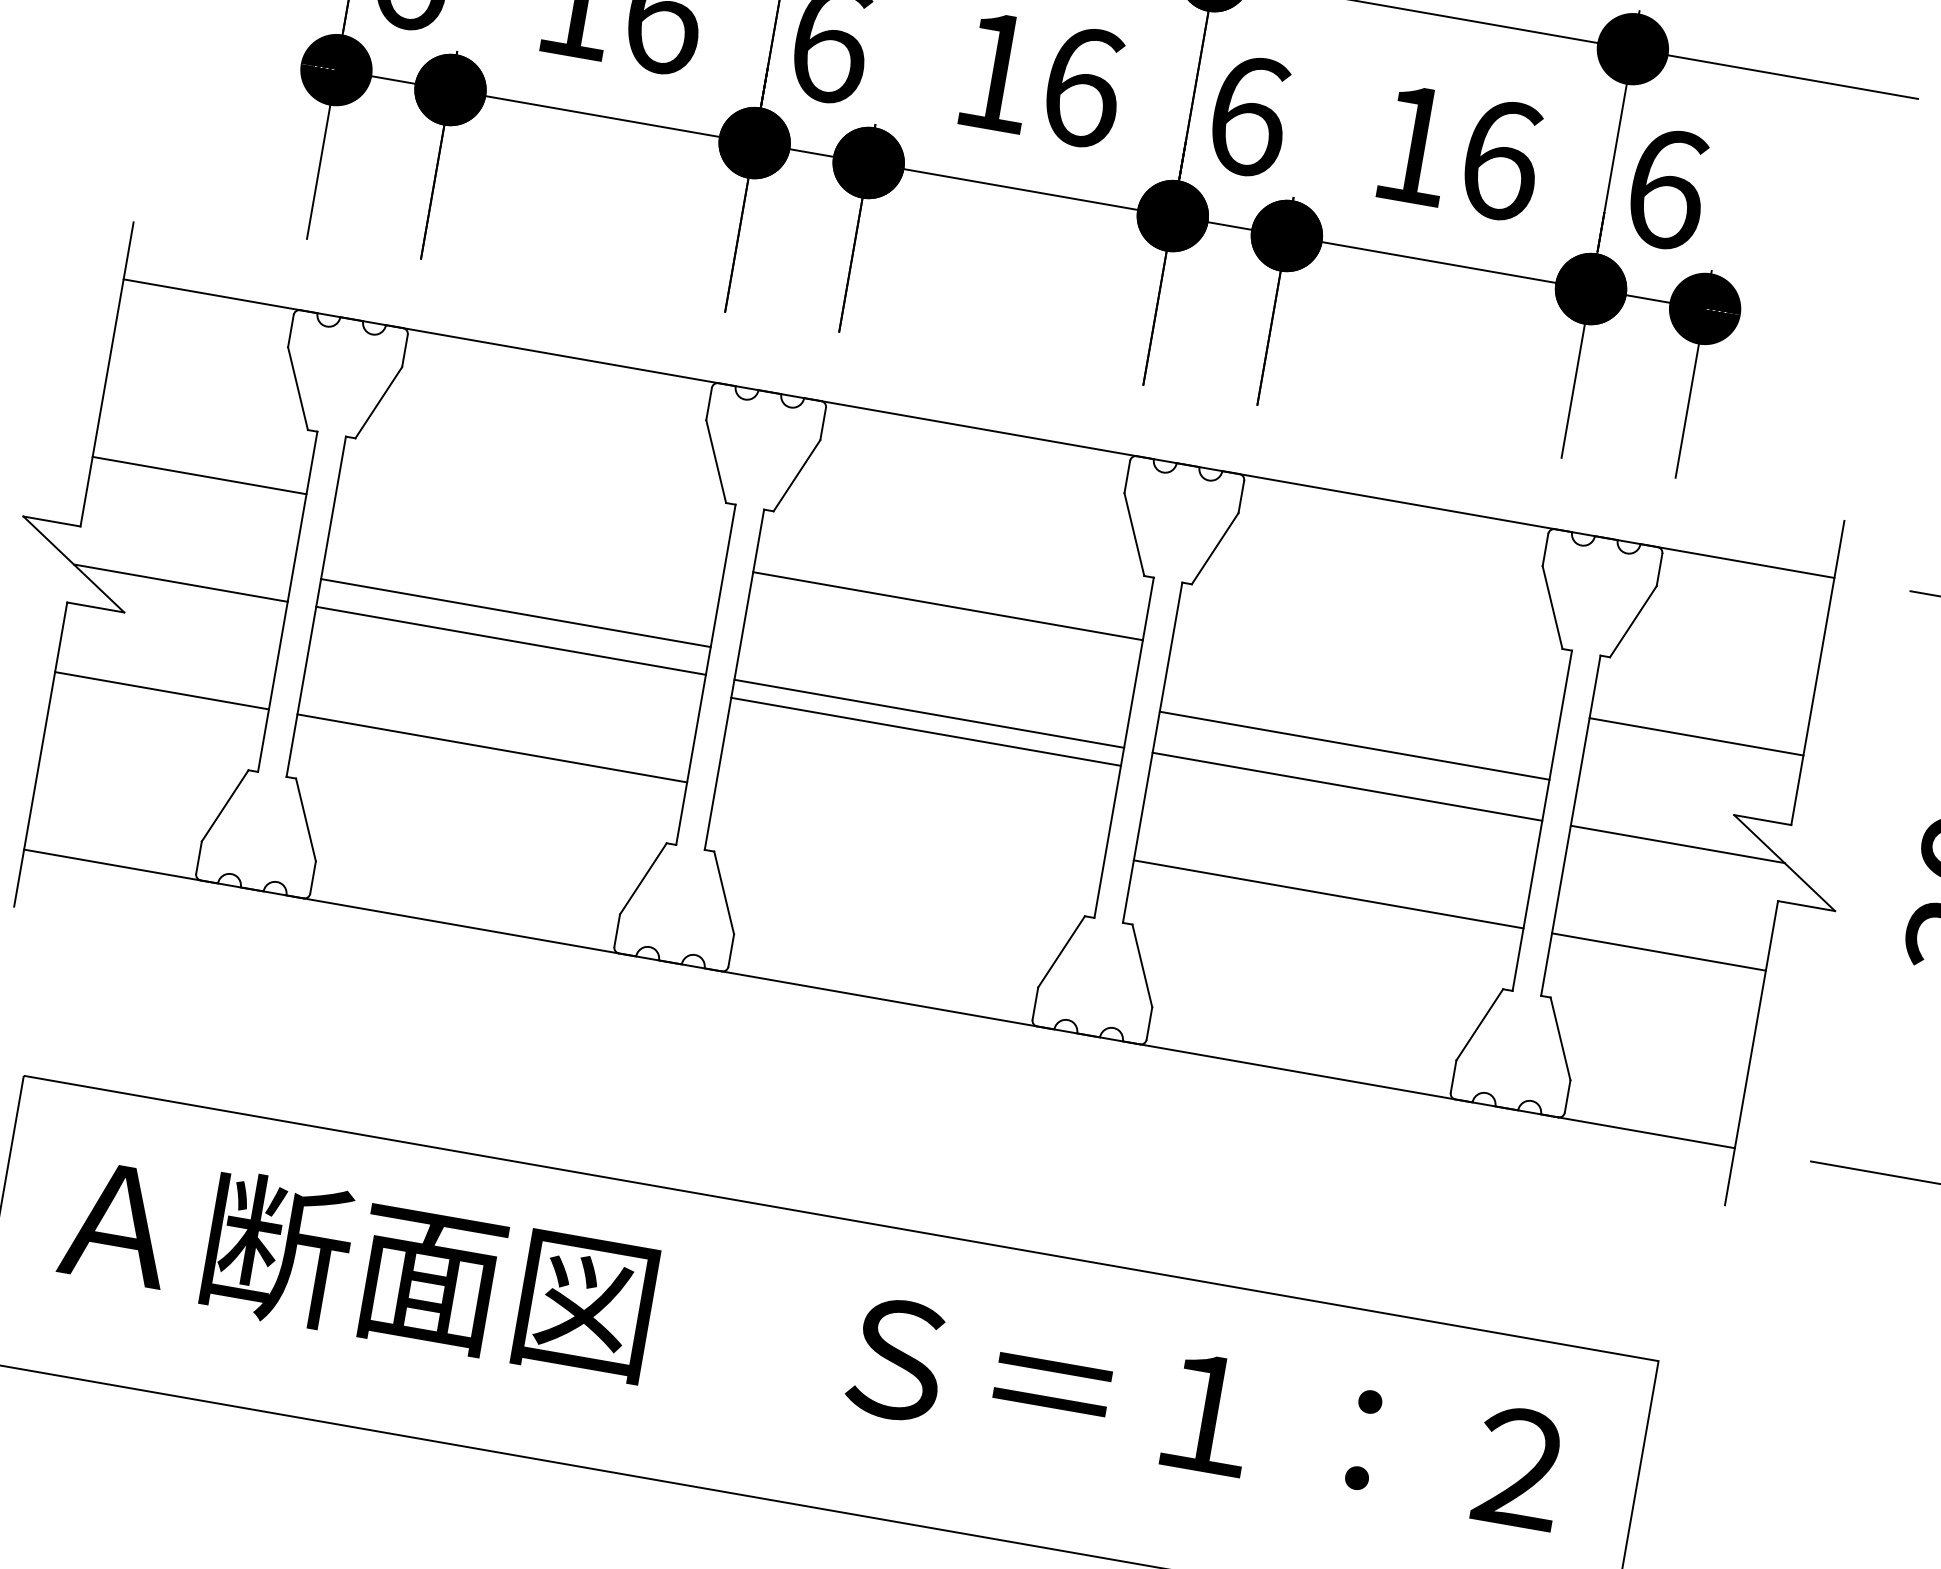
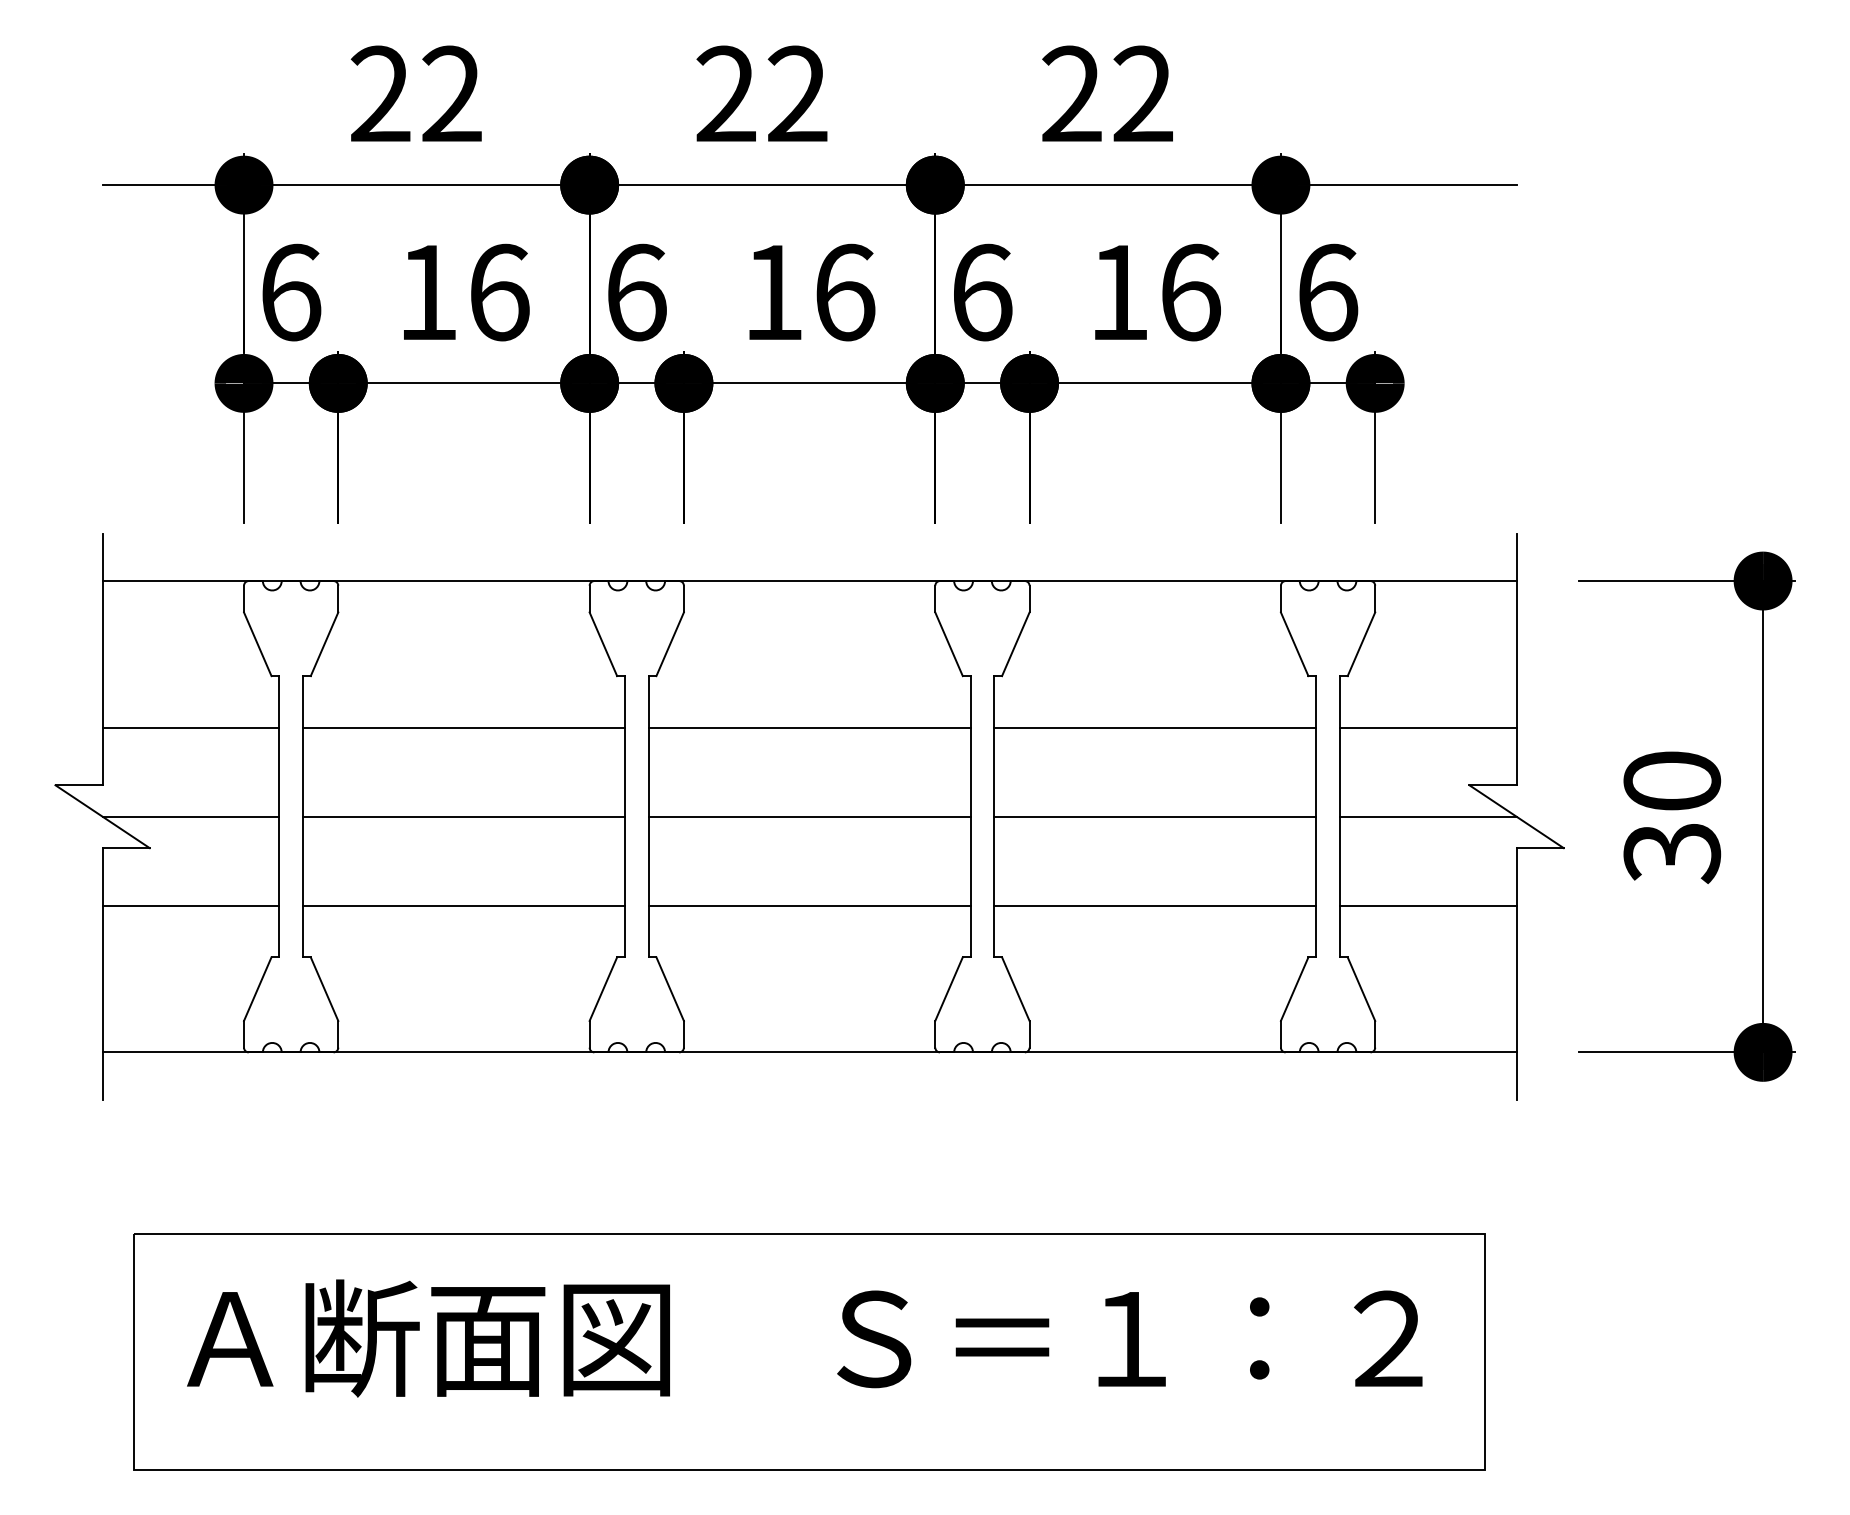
line: (515, 612) -> (463, 727), moved
line: (926, 731) -> (809, 905), moved
line: (1355, 745) -> (1155, 727), moved

